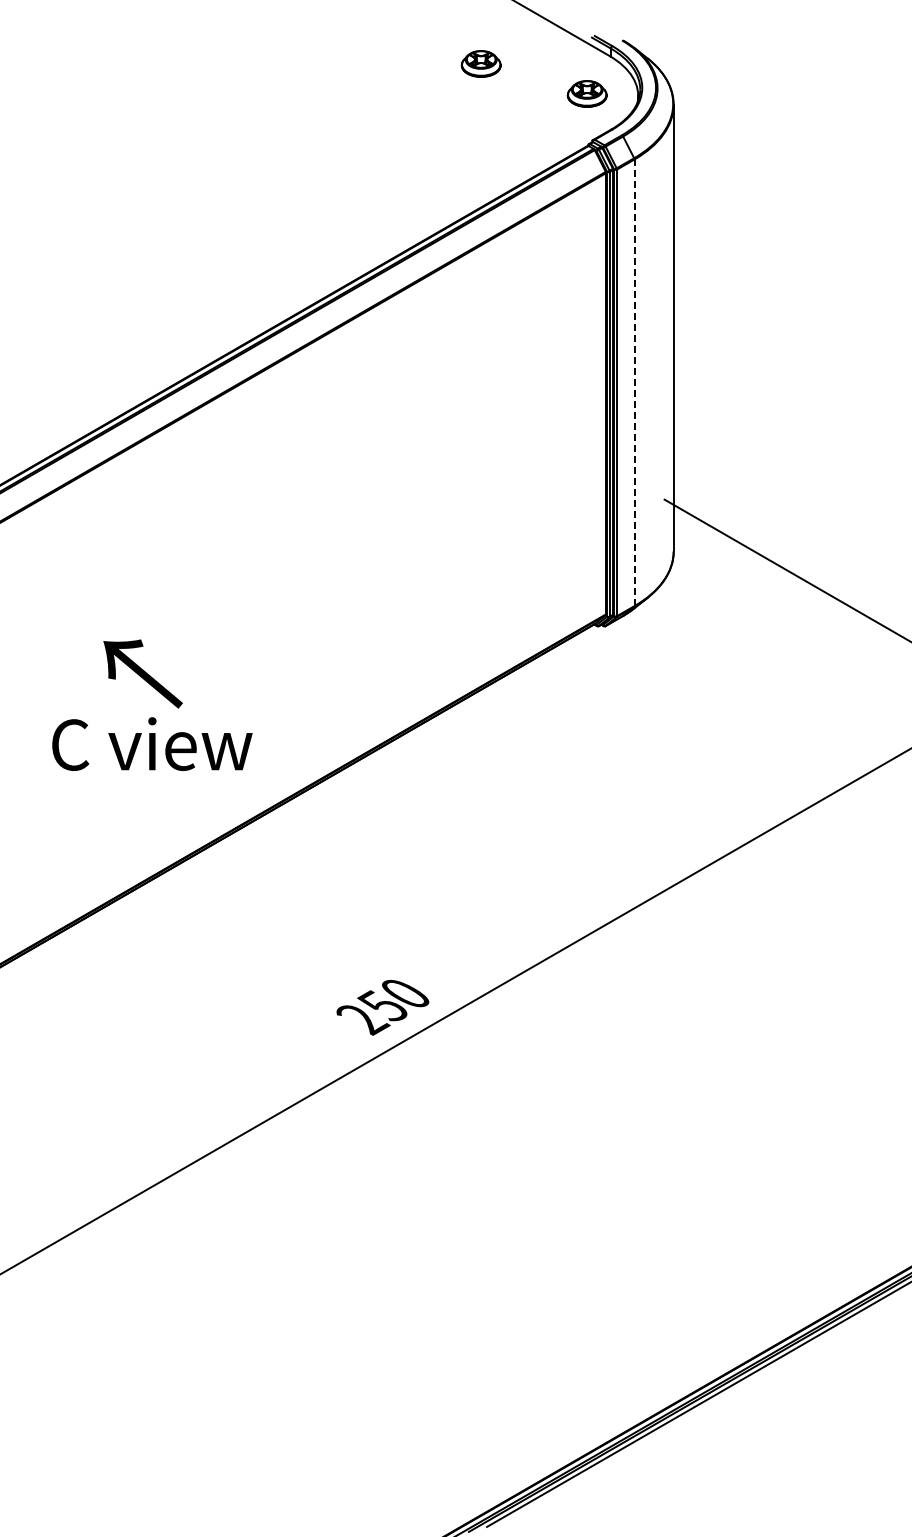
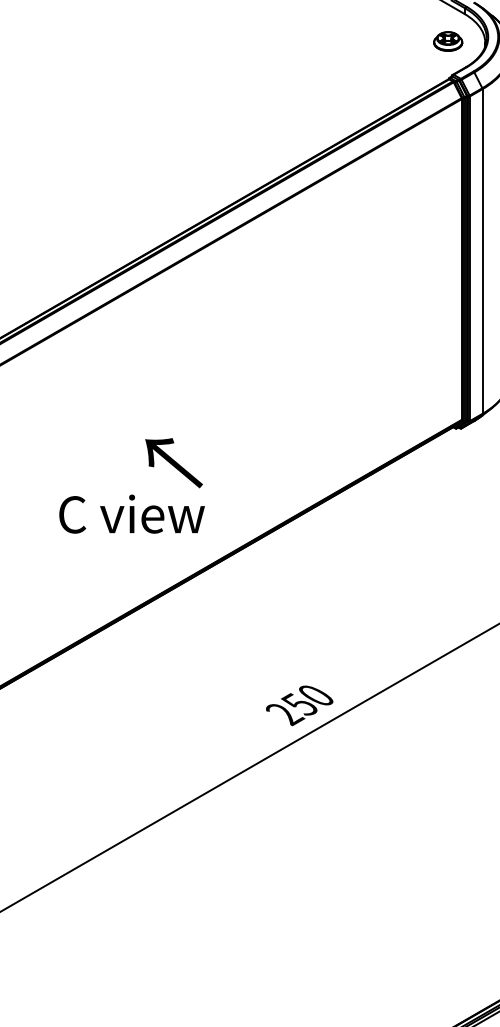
part: (480, 63) -> (370, 19), removed
line: (634, 383) -> (482, 251), dashed -> solid
text: (142, 673) -> (173, 462), moved

